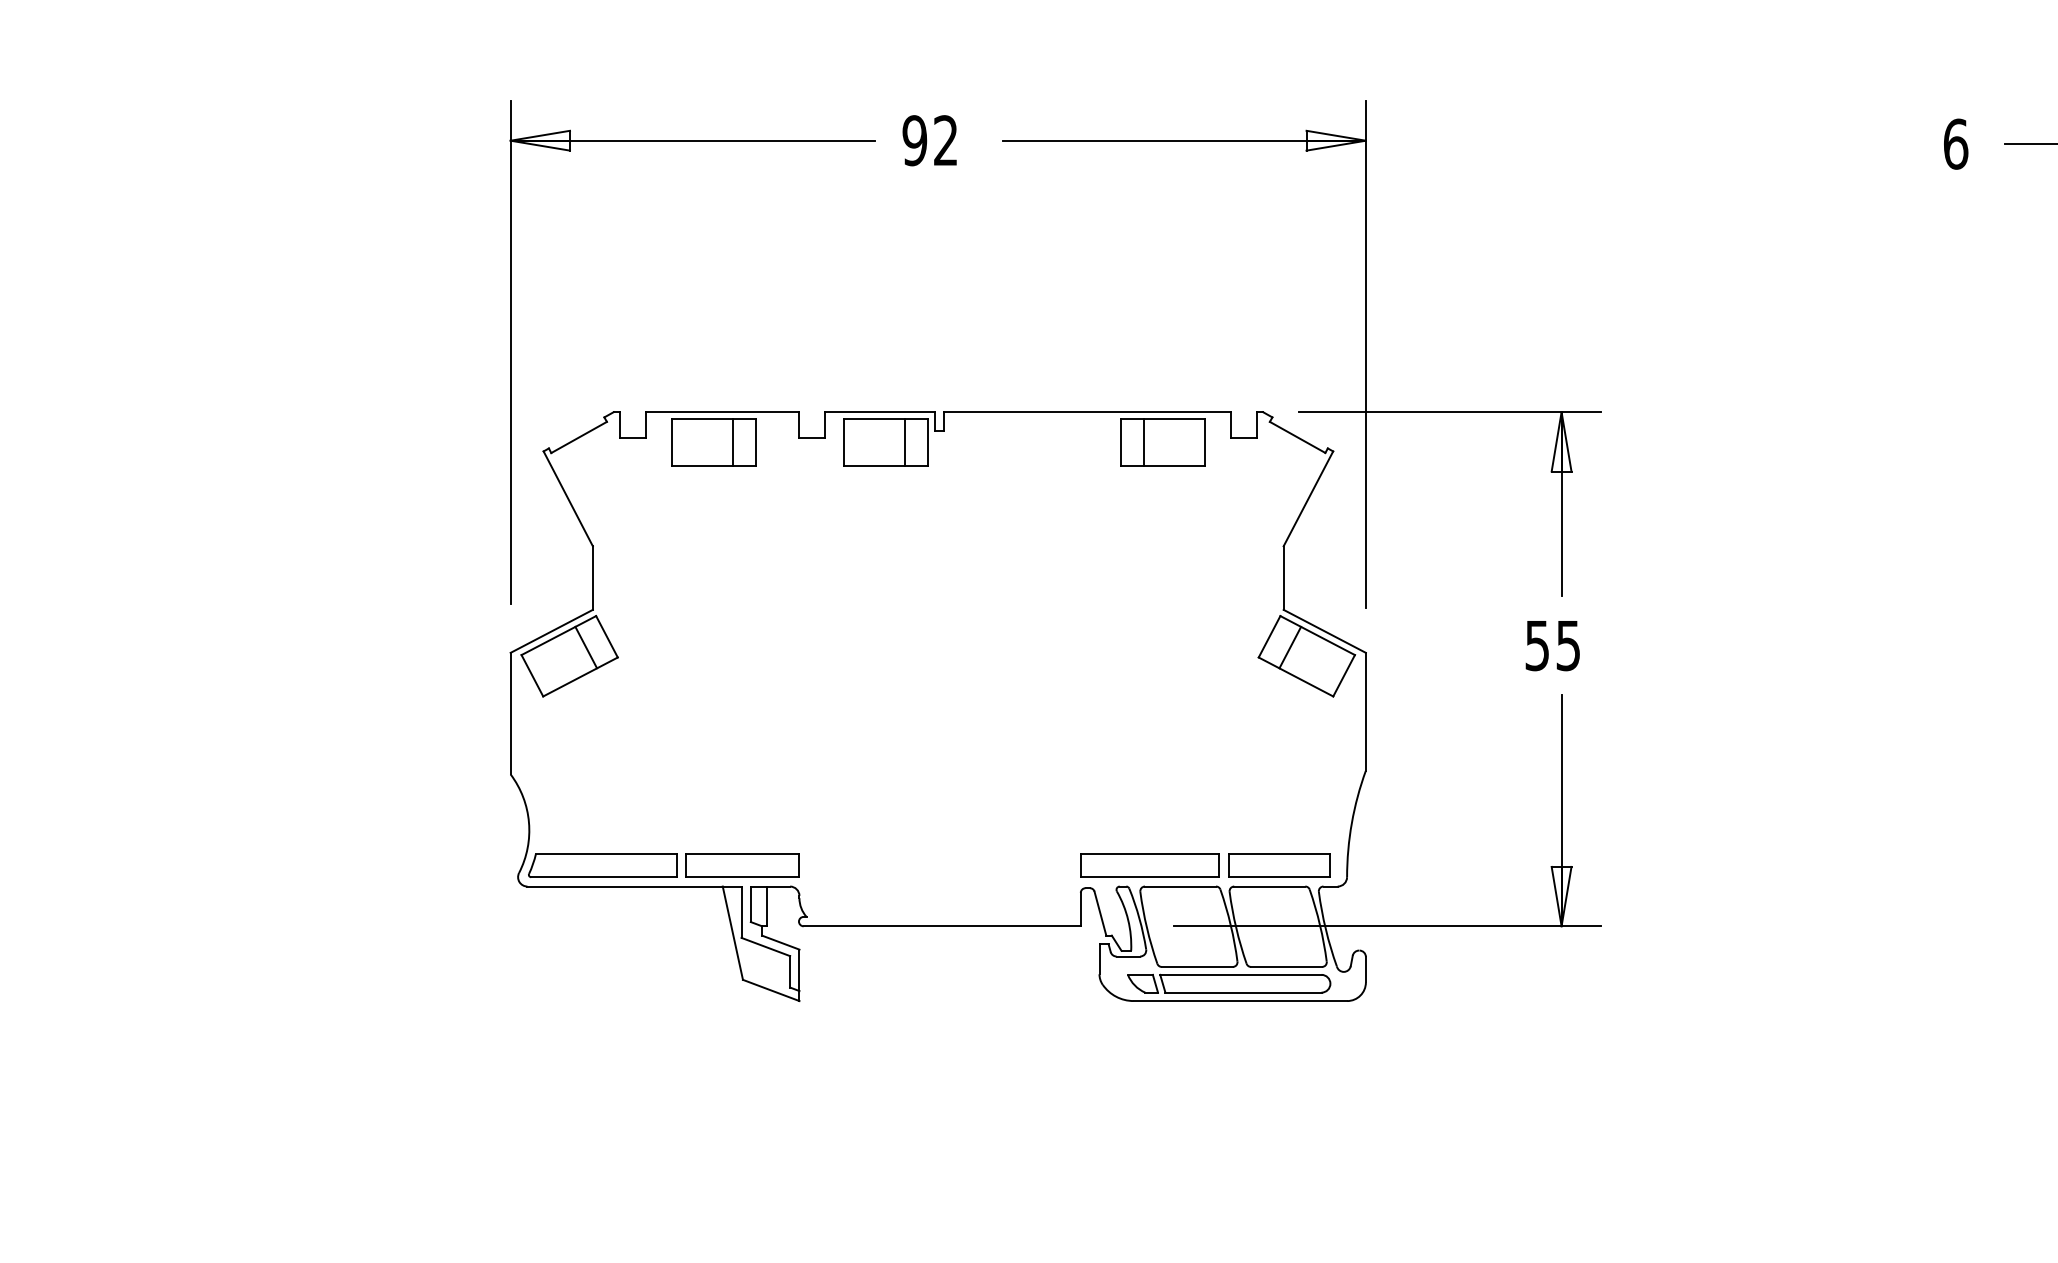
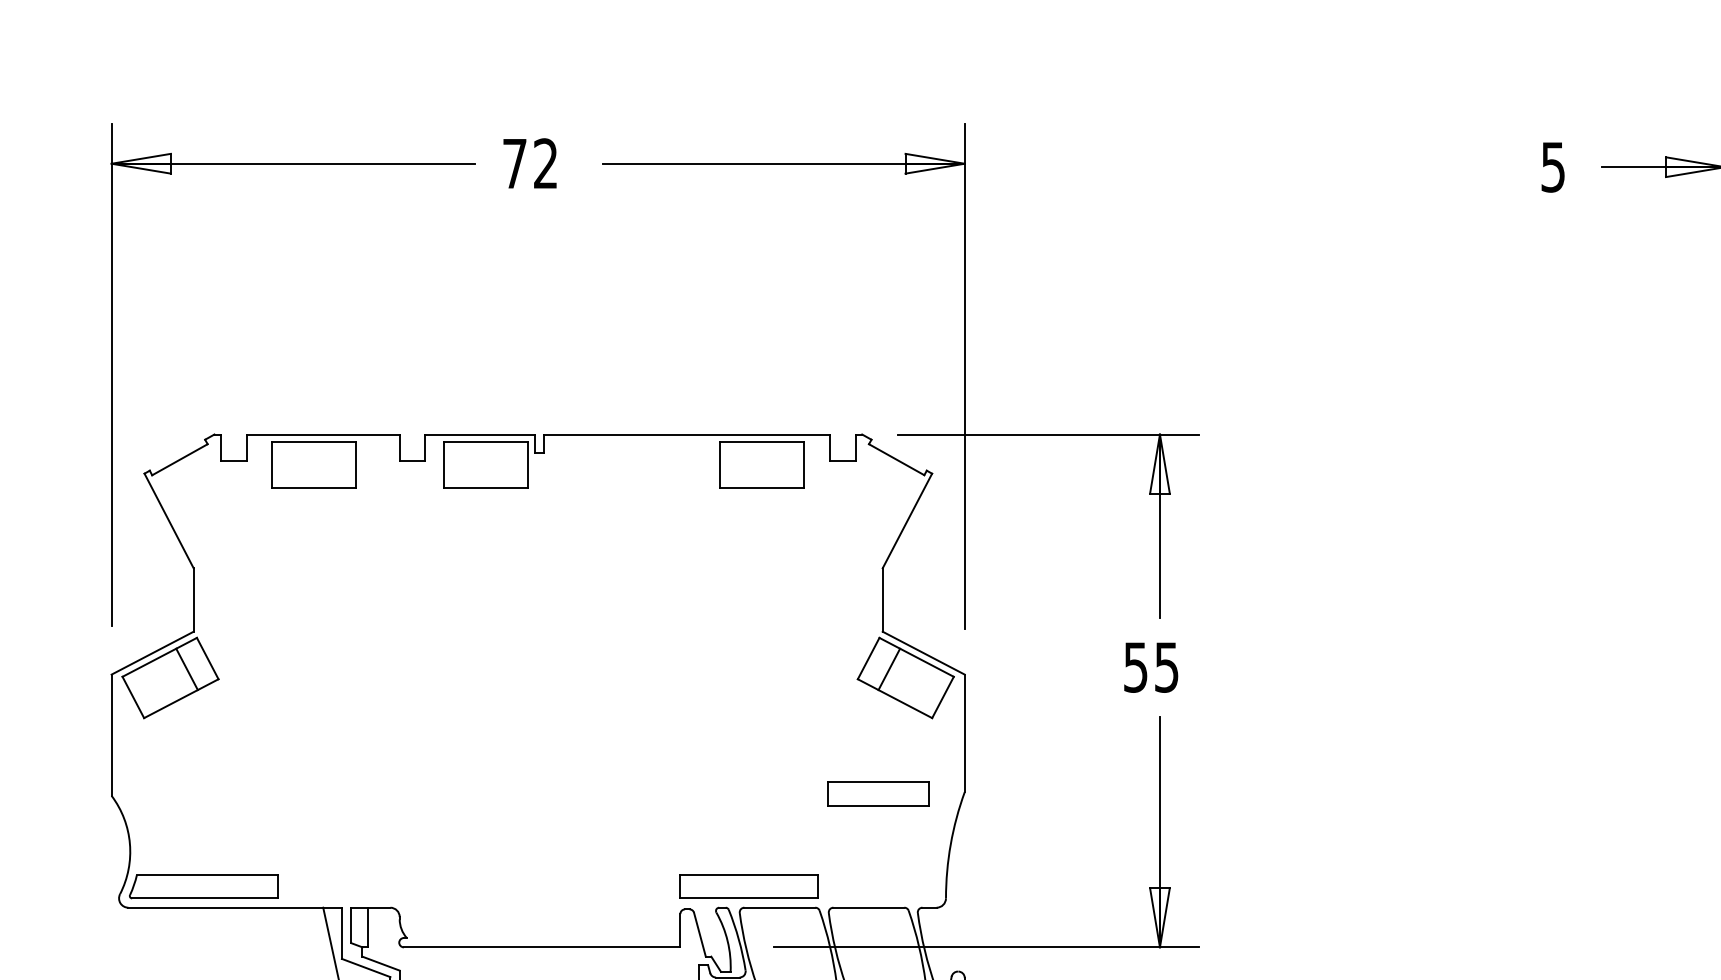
text: (914, 140) -> (514, 163), 92 -> 72
text: (1956, 143) -> (1553, 166), 6 -> 5
line: (732, 442) -> (332, 464), removed
line: (904, 442) -> (504, 464), removed
line: (1144, 442) -> (743, 464), removed
part: (742, 865) -> (342, 886), removed
part: (1279, 865) -> (878, 793), moved

